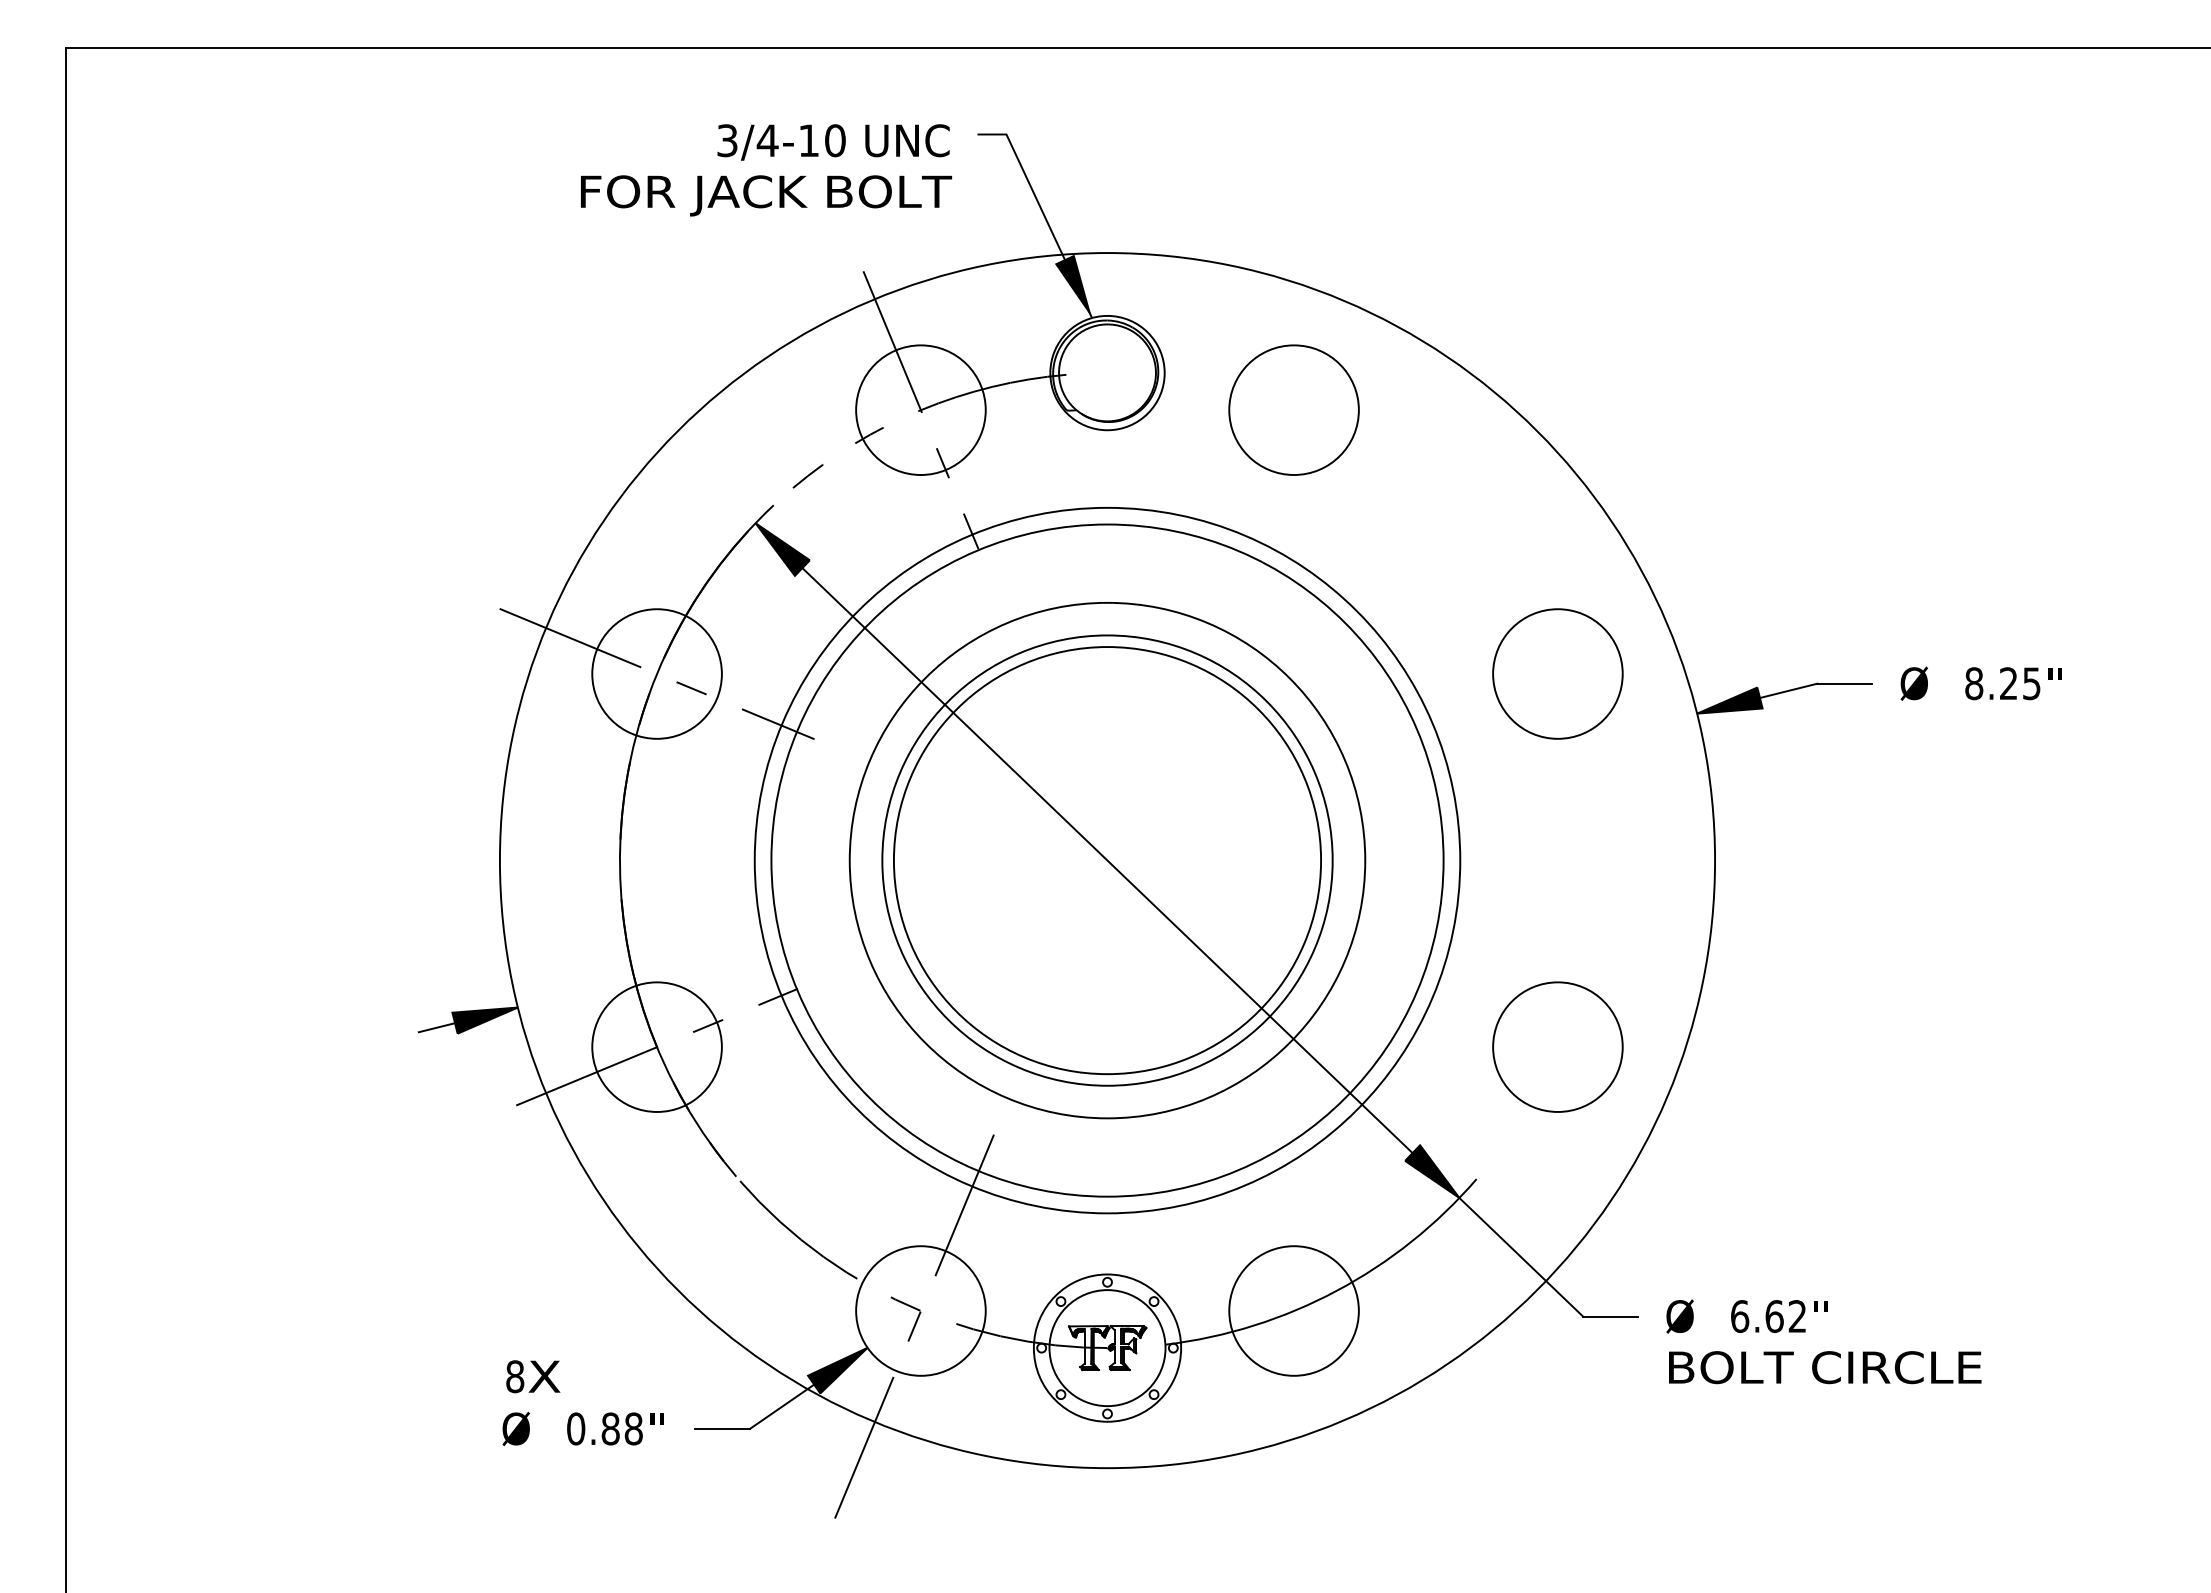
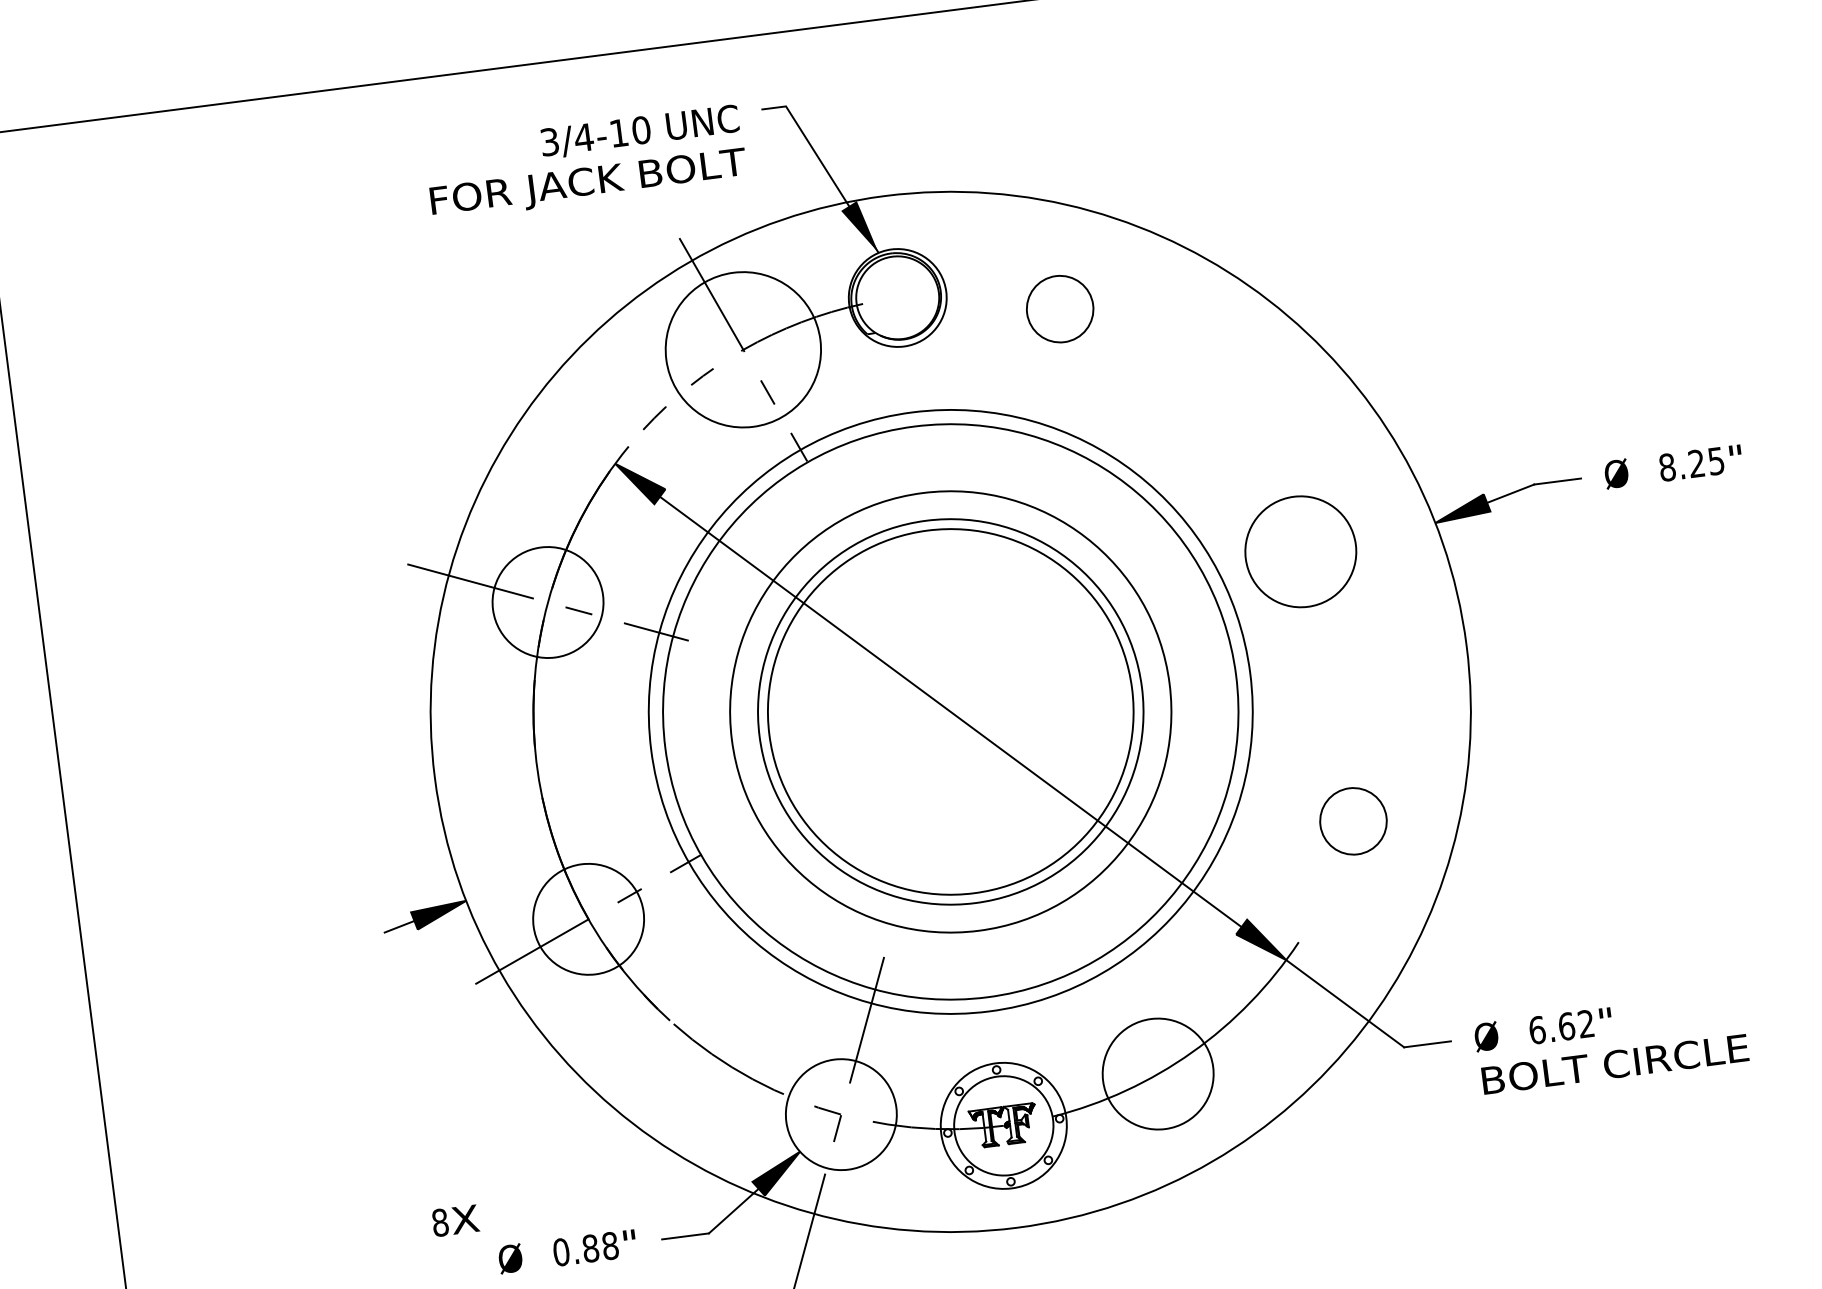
circle: (1293, 409) -> (1059, 308), size x0.6
circle: (920, 410) -> (743, 350), size x1.4
circle: (1557, 673) -> (1300, 551), moved
circle: (1557, 1046) -> (1353, 820), size x0.6
text: (533, 1376) -> (455, 1220), moved

